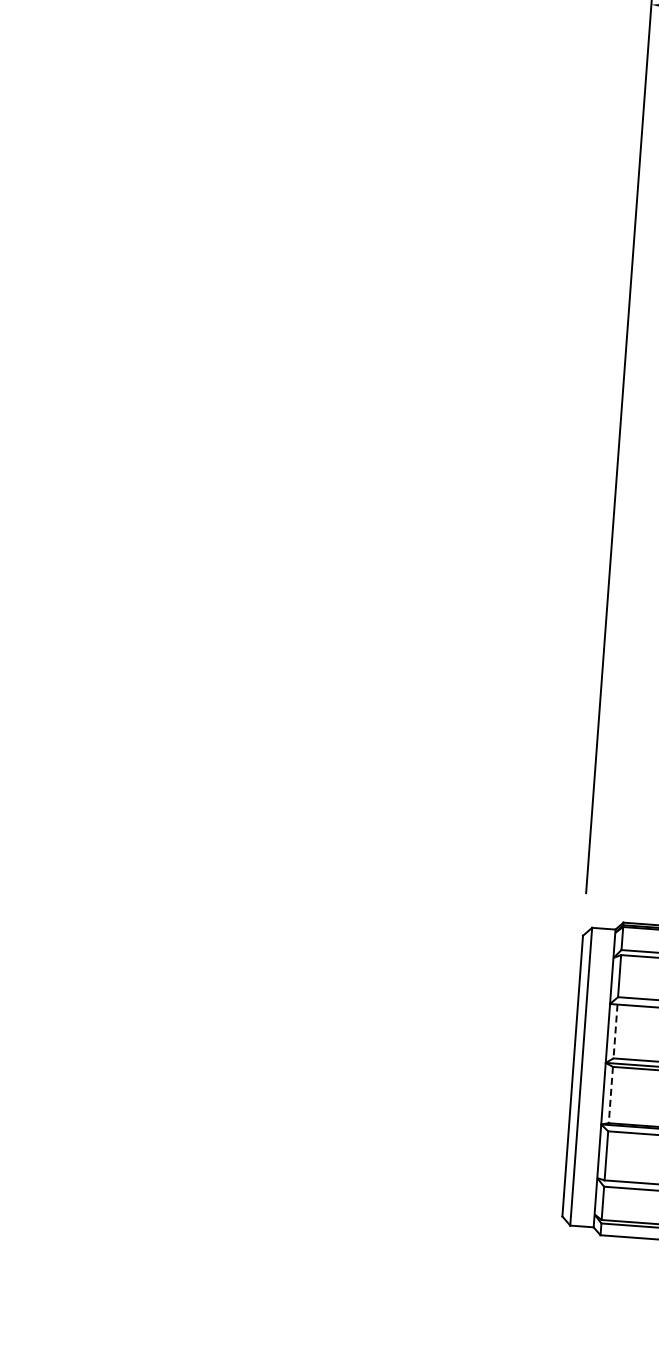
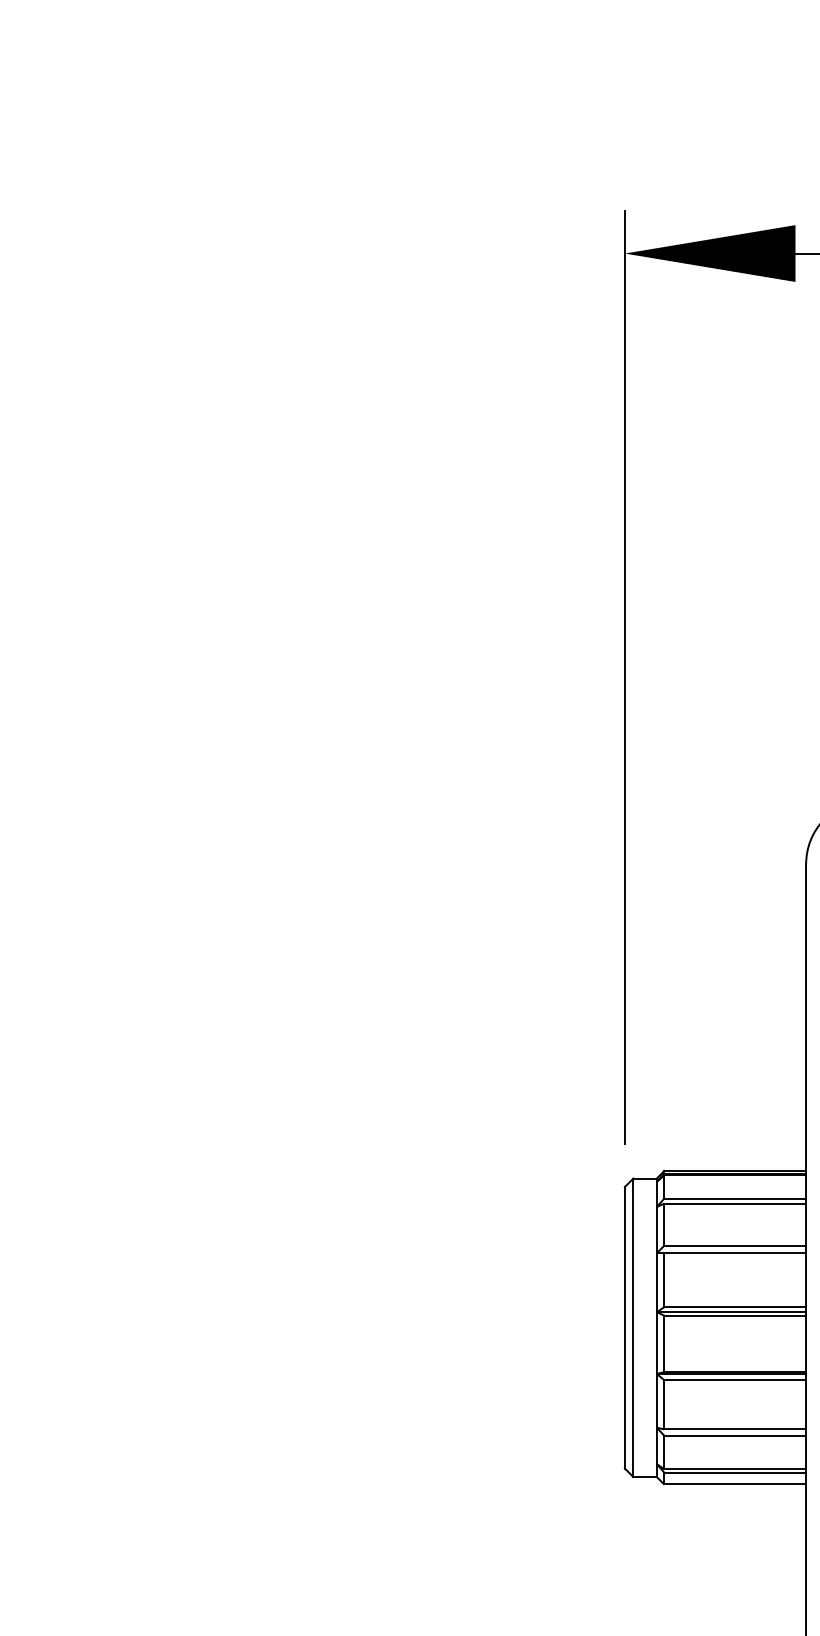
line: (615, 1031) -> (664, 1280), dashed -> solid
line: (610, 1095) -> (664, 1344), dashed -> solid

